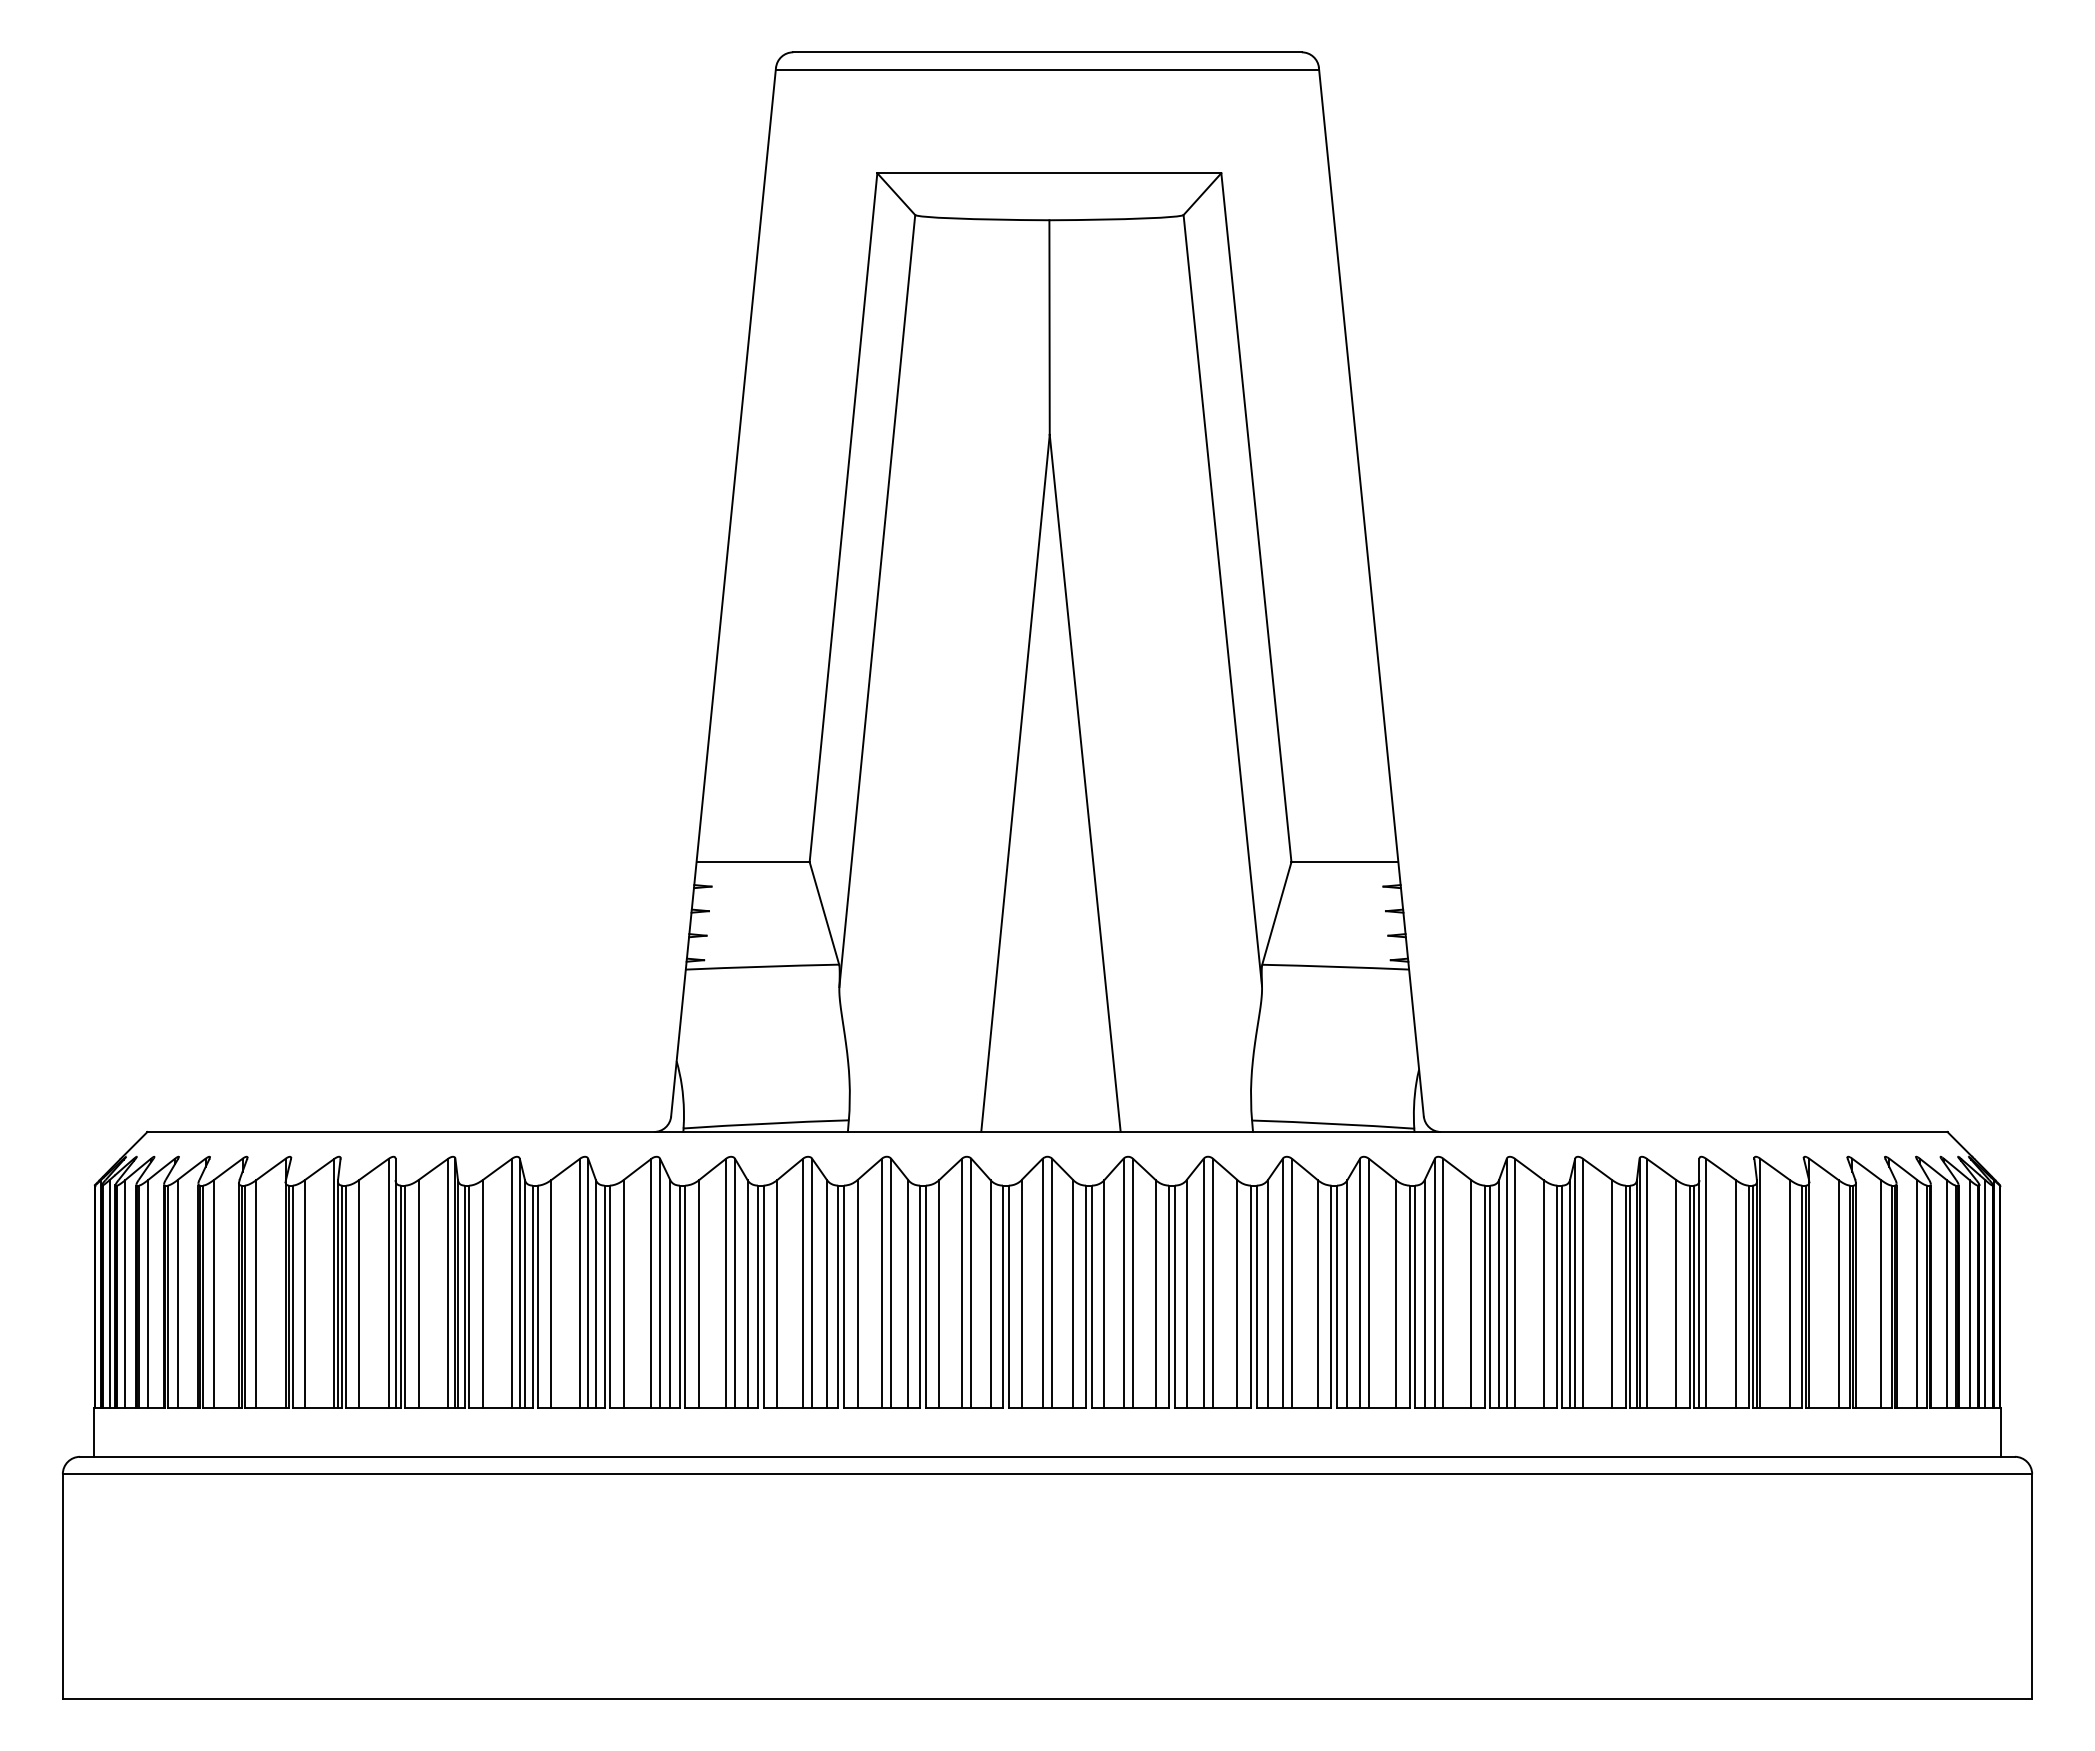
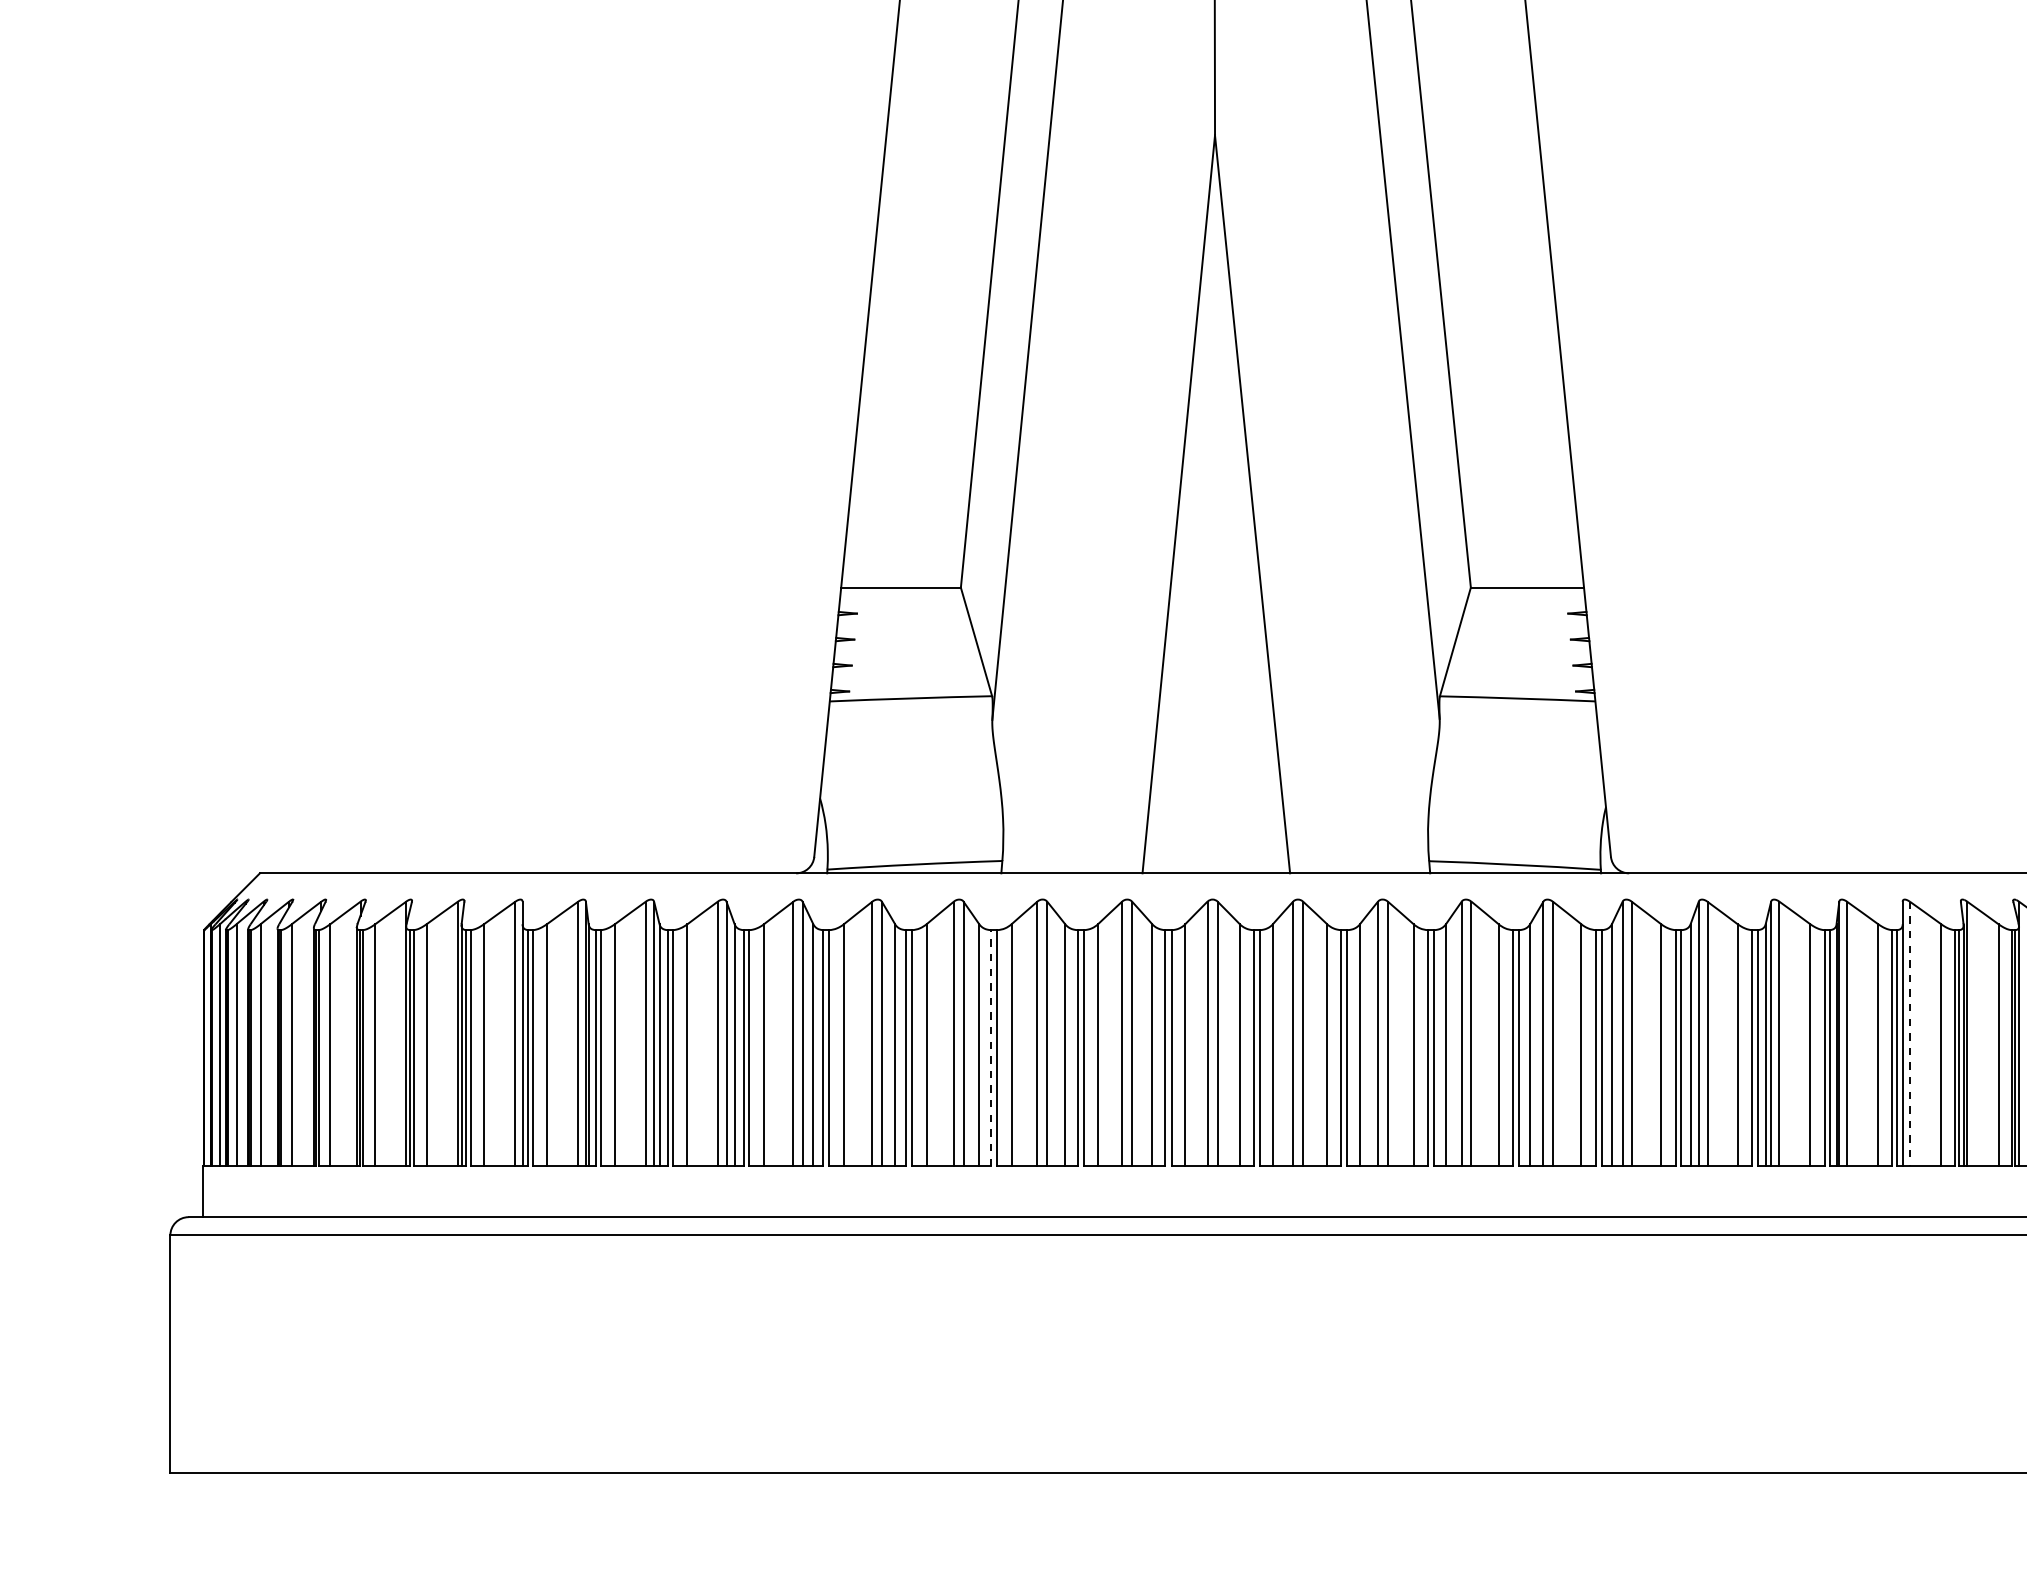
line: (1706, 1283) -> (1910, 1033), solid -> dashed
line: (838, 1296) -> (991, 1047), solid -> dashed

